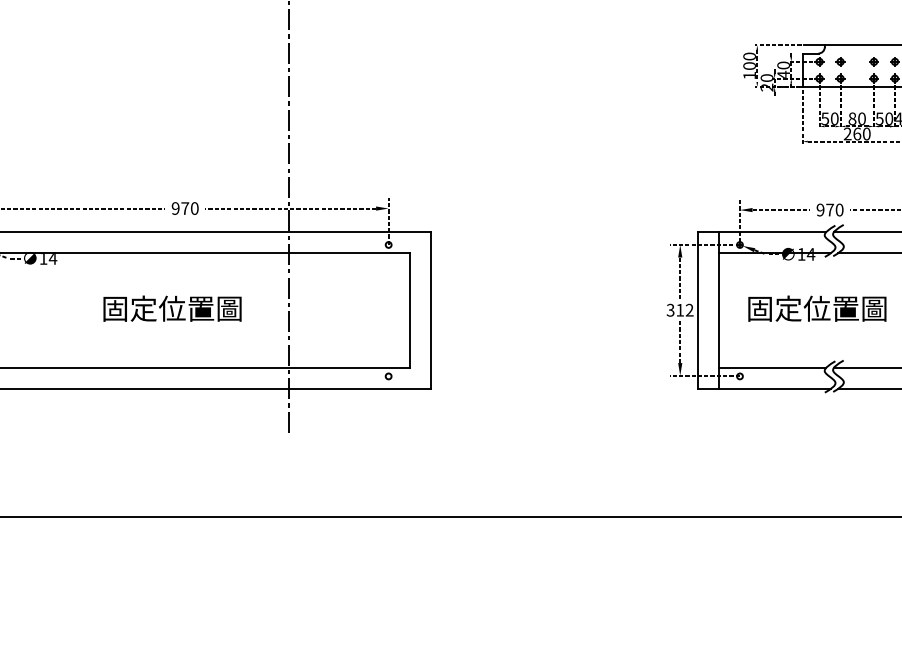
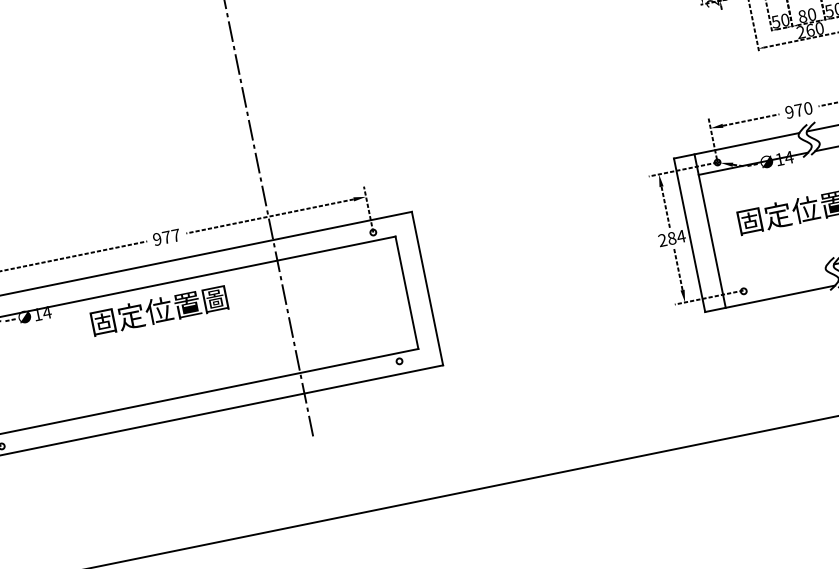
text: (194, 208) -> (175, 235), 970 -> 977
text: (172, 308) -> (159, 310), moved
text: (679, 309) -> (671, 237), 312 -> 284
line: (772, 368) -> (774, 277), removed

